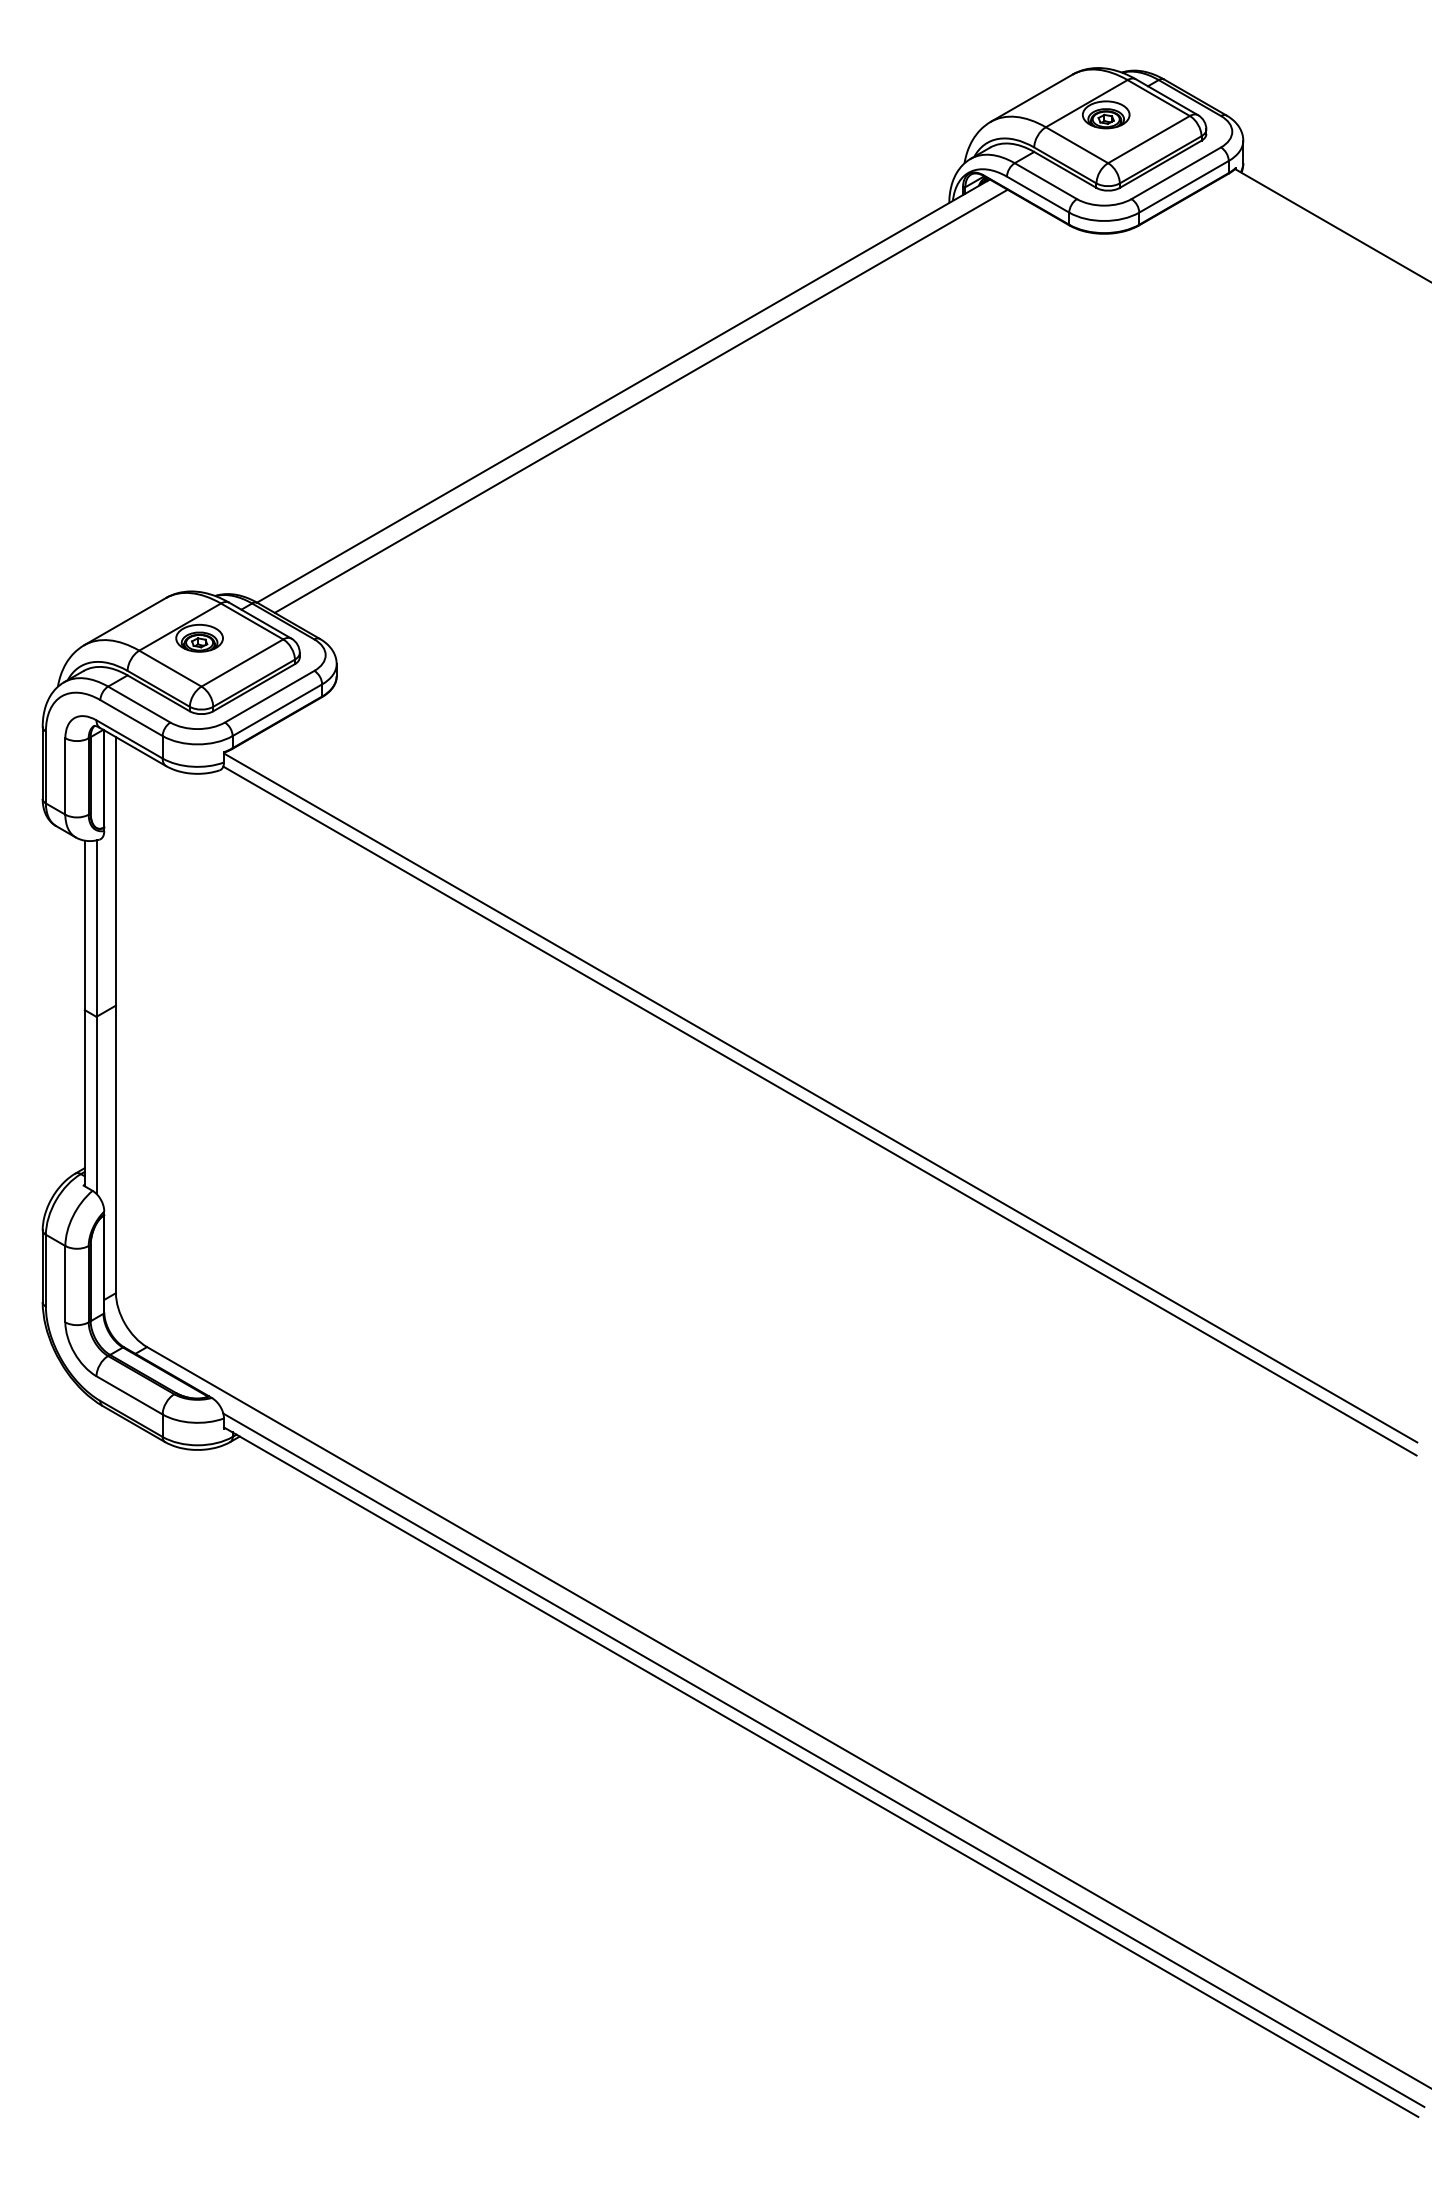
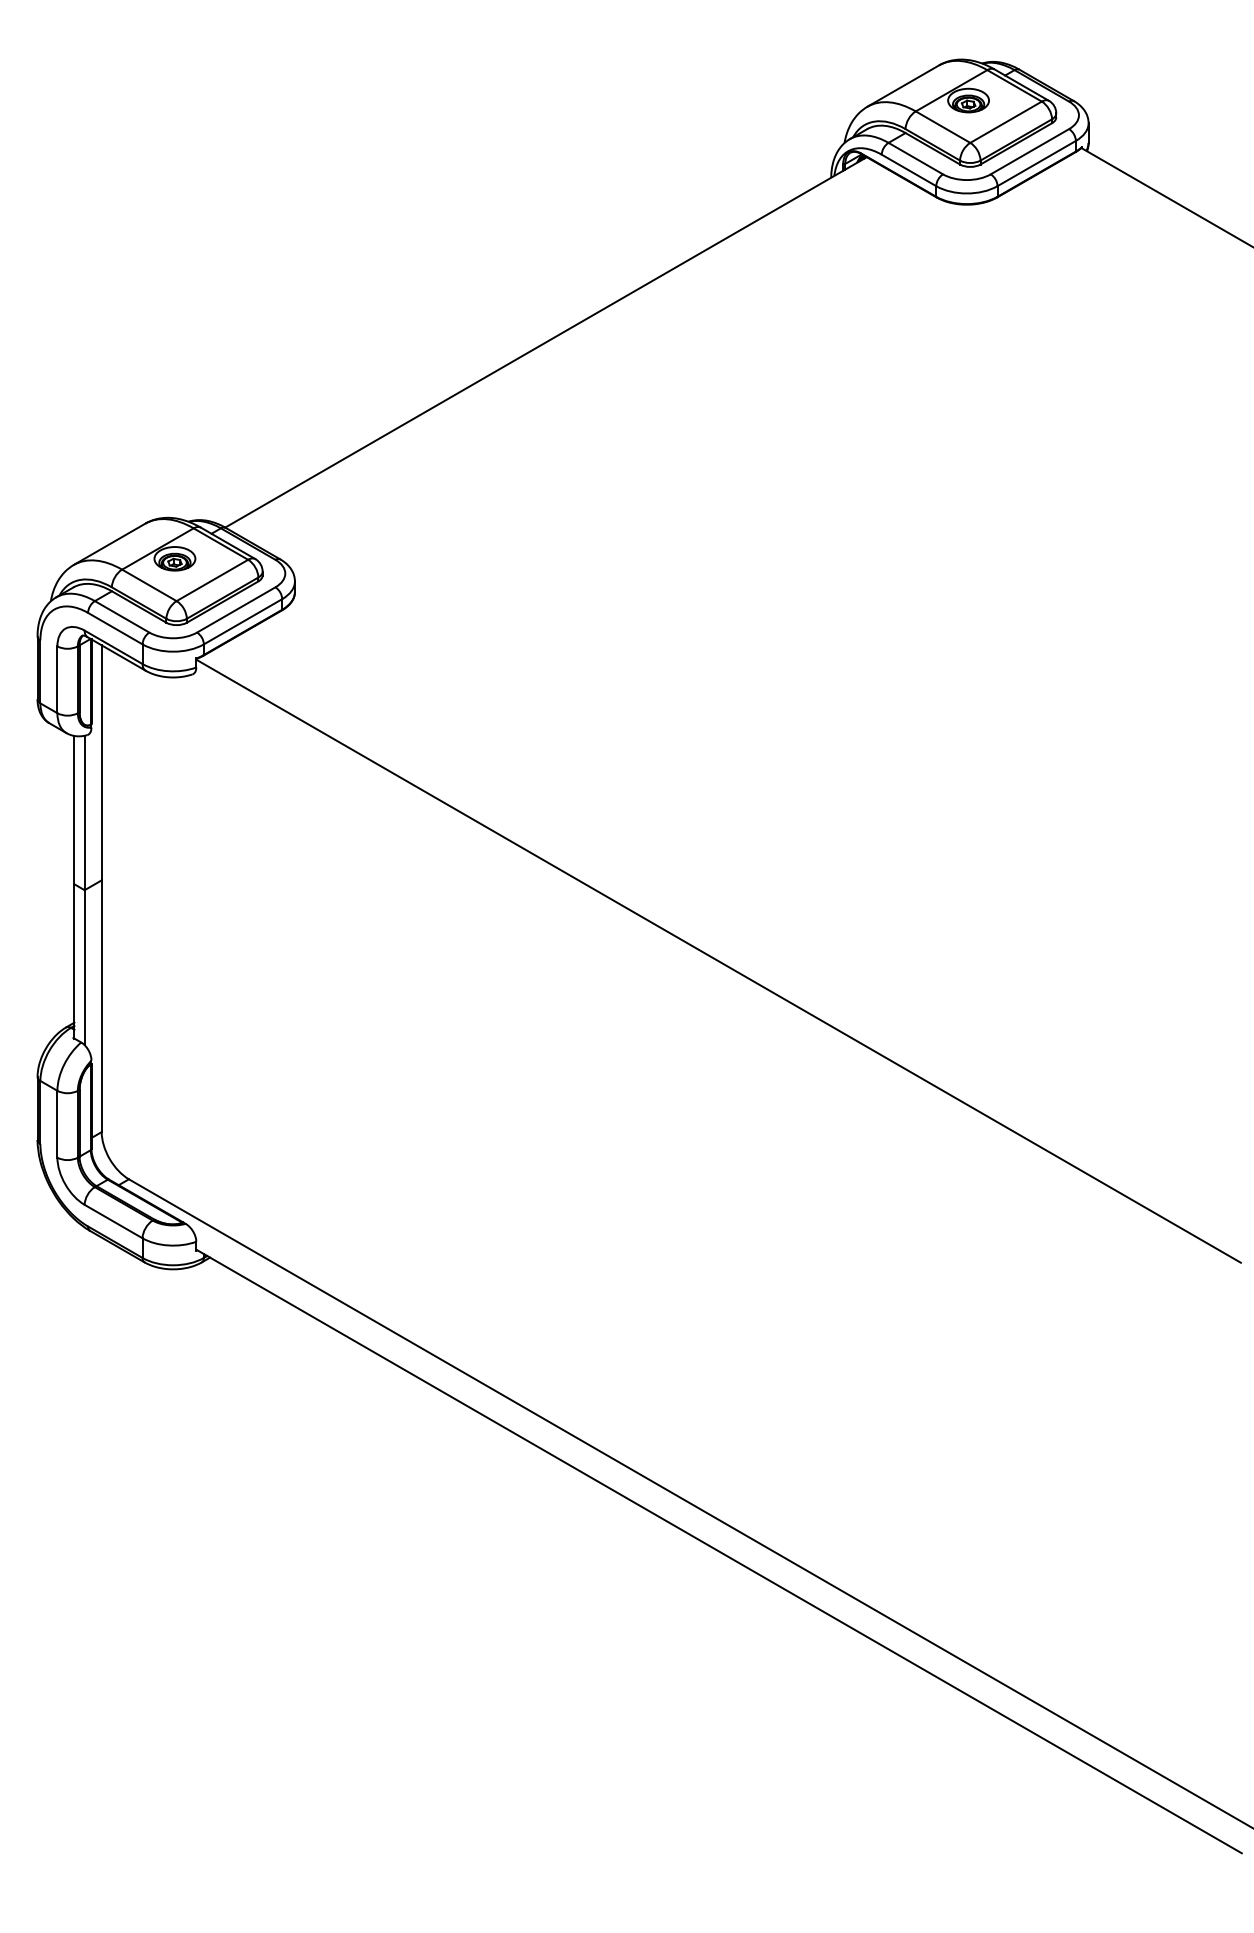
line: (641, 401) -> (561, 351), removed
line: (819, 1110) -> (717, 972), removed
line: (823, 1759) -> (721, 1540), removed

